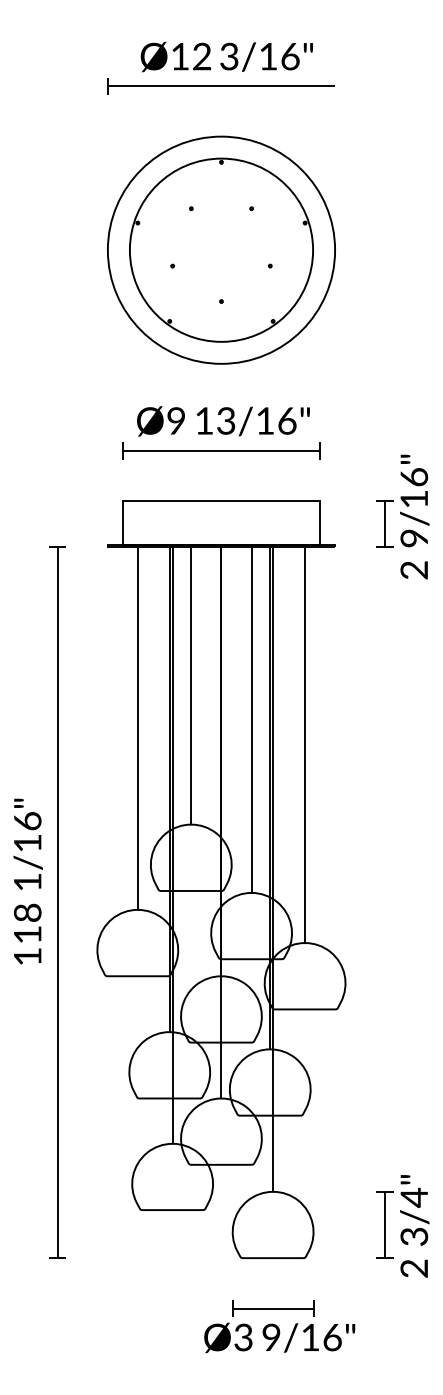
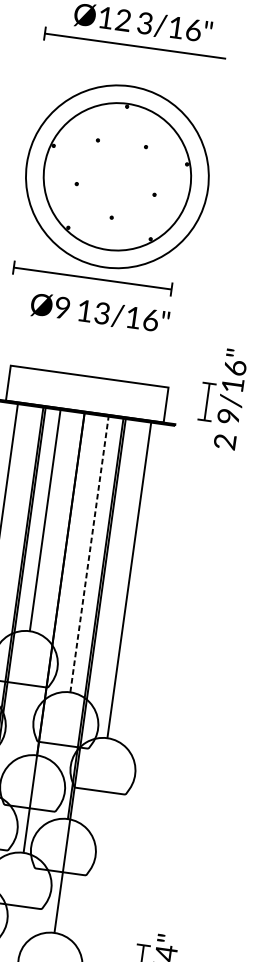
part: (221, 450) -> (92, 278), moved
part: (402, 516) -> (221, 397), moved
line: (251, 719) -> (89, 554), solid -> dashed

